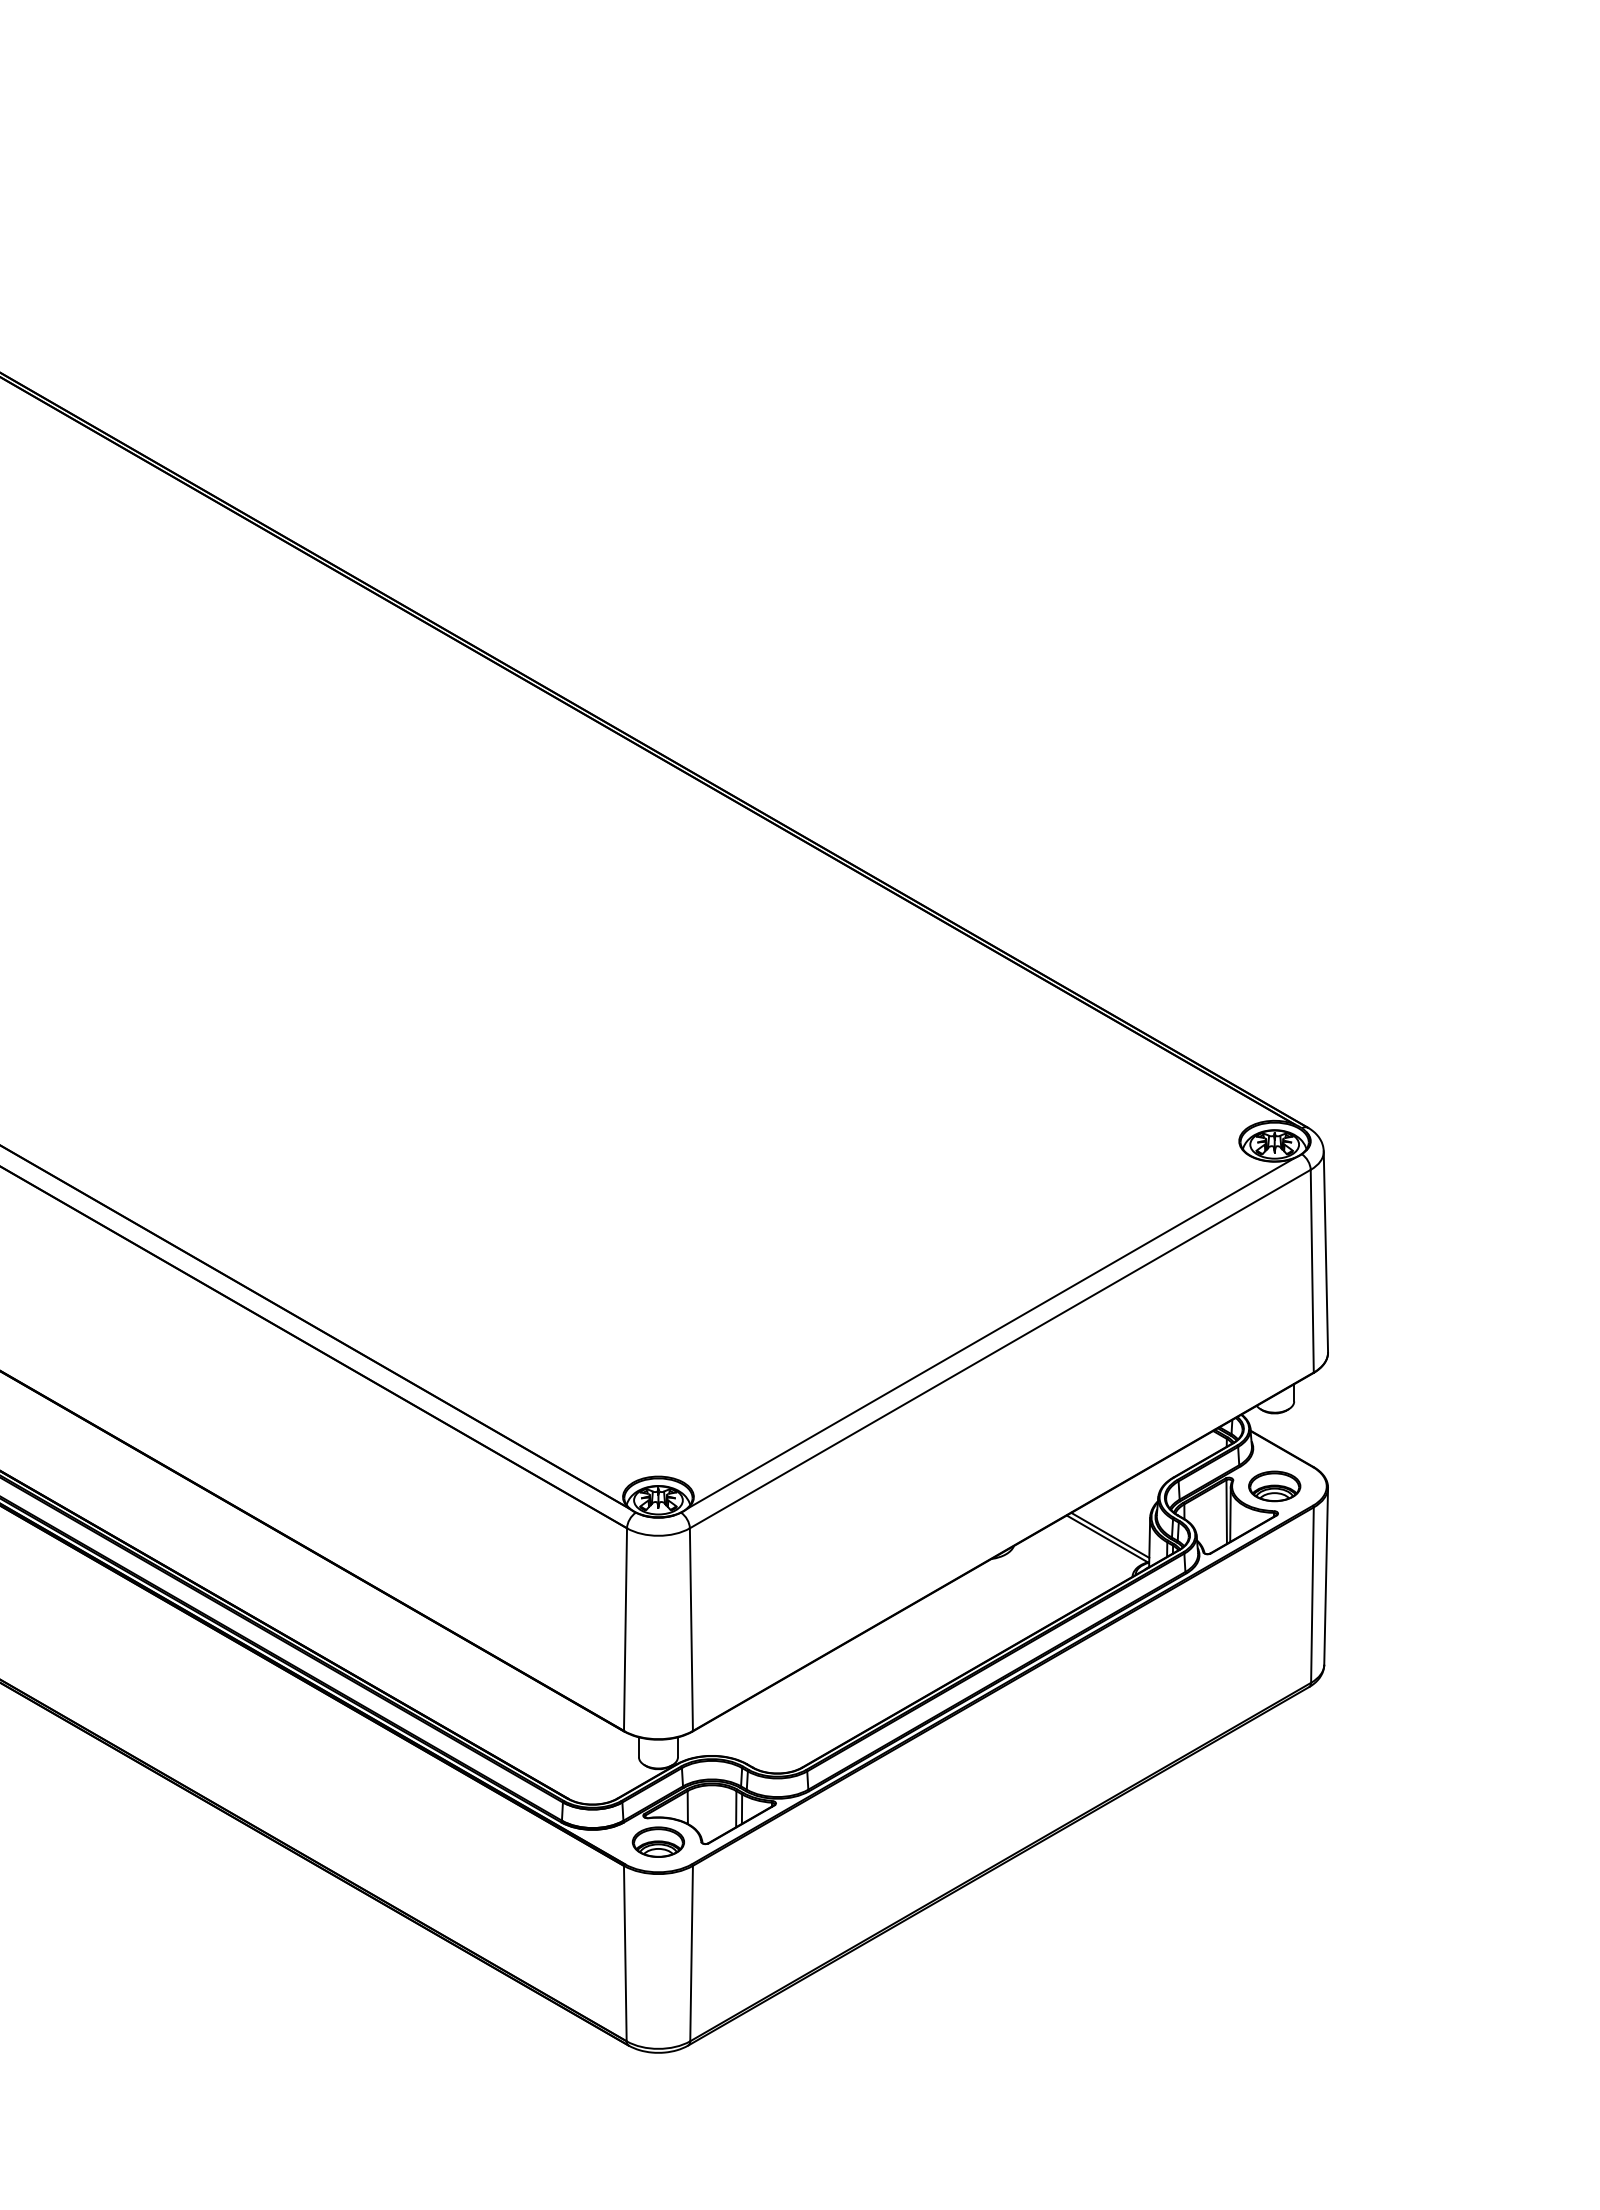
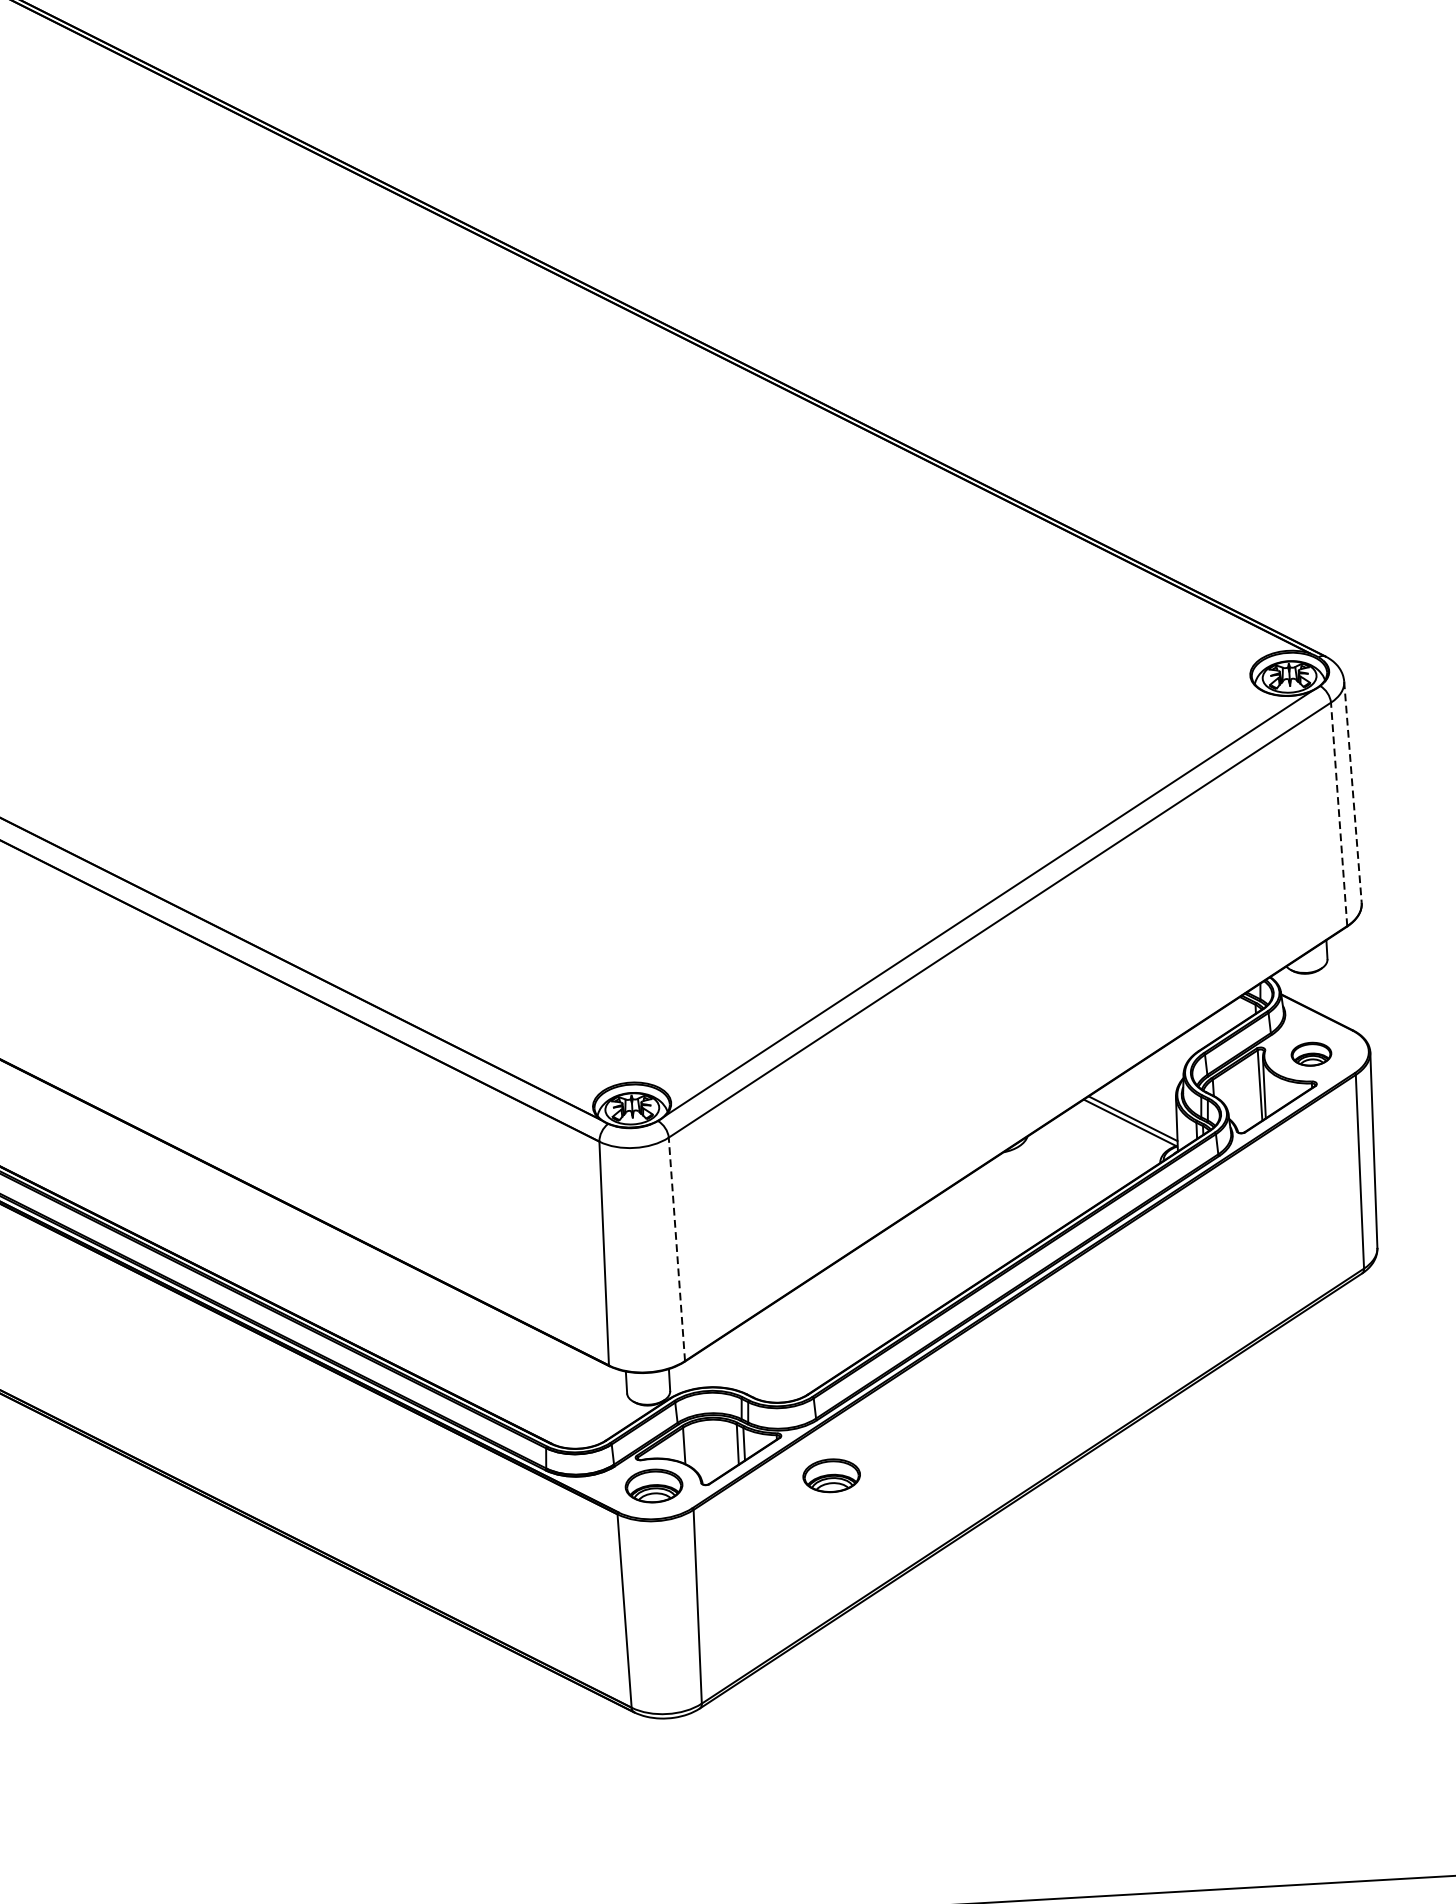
line: (1325, 1252) -> (1352, 792), solid -> dashed
line: (1312, 1270) -> (1339, 813), solid -> dashed
part: (1274, 1486) -> (1311, 1054), size x0.7
line: (691, 1629) -> (676, 1249), solid -> dashed
part: (818, 1841) -> (830, 1475), added

